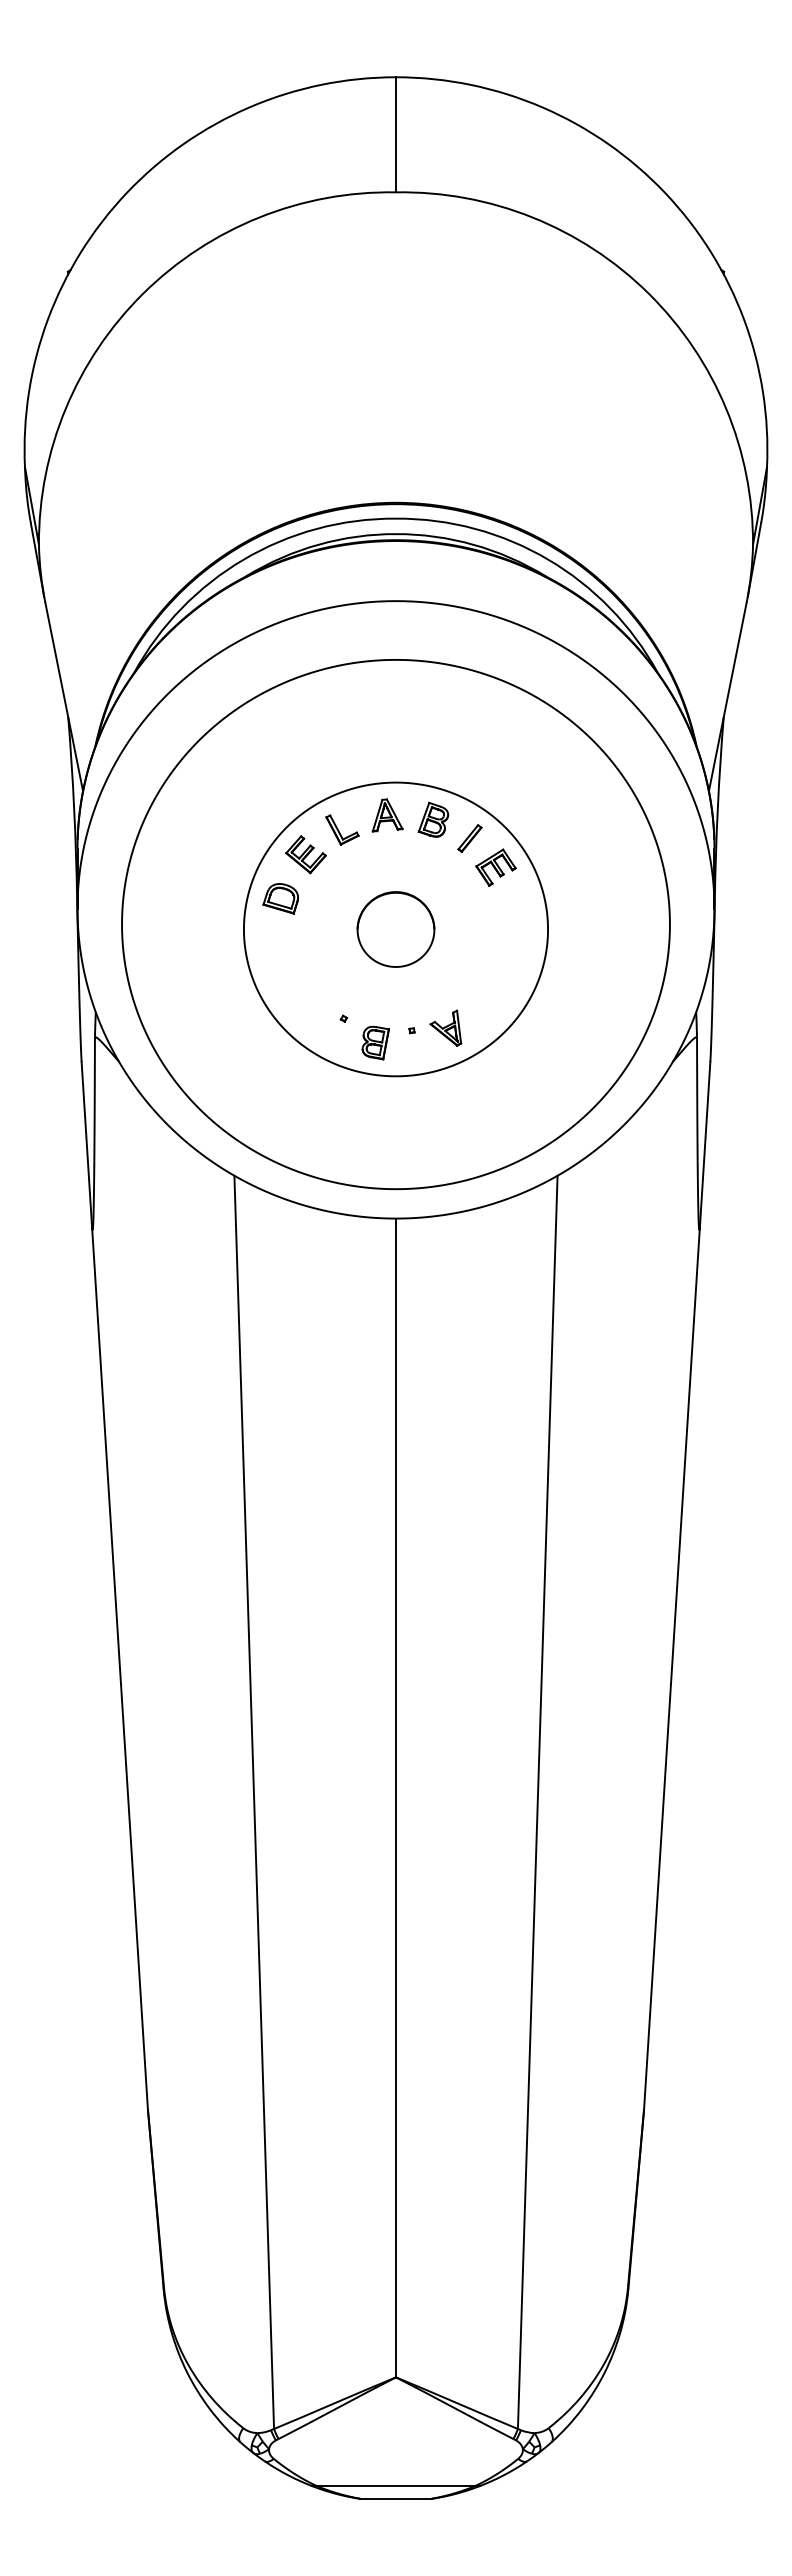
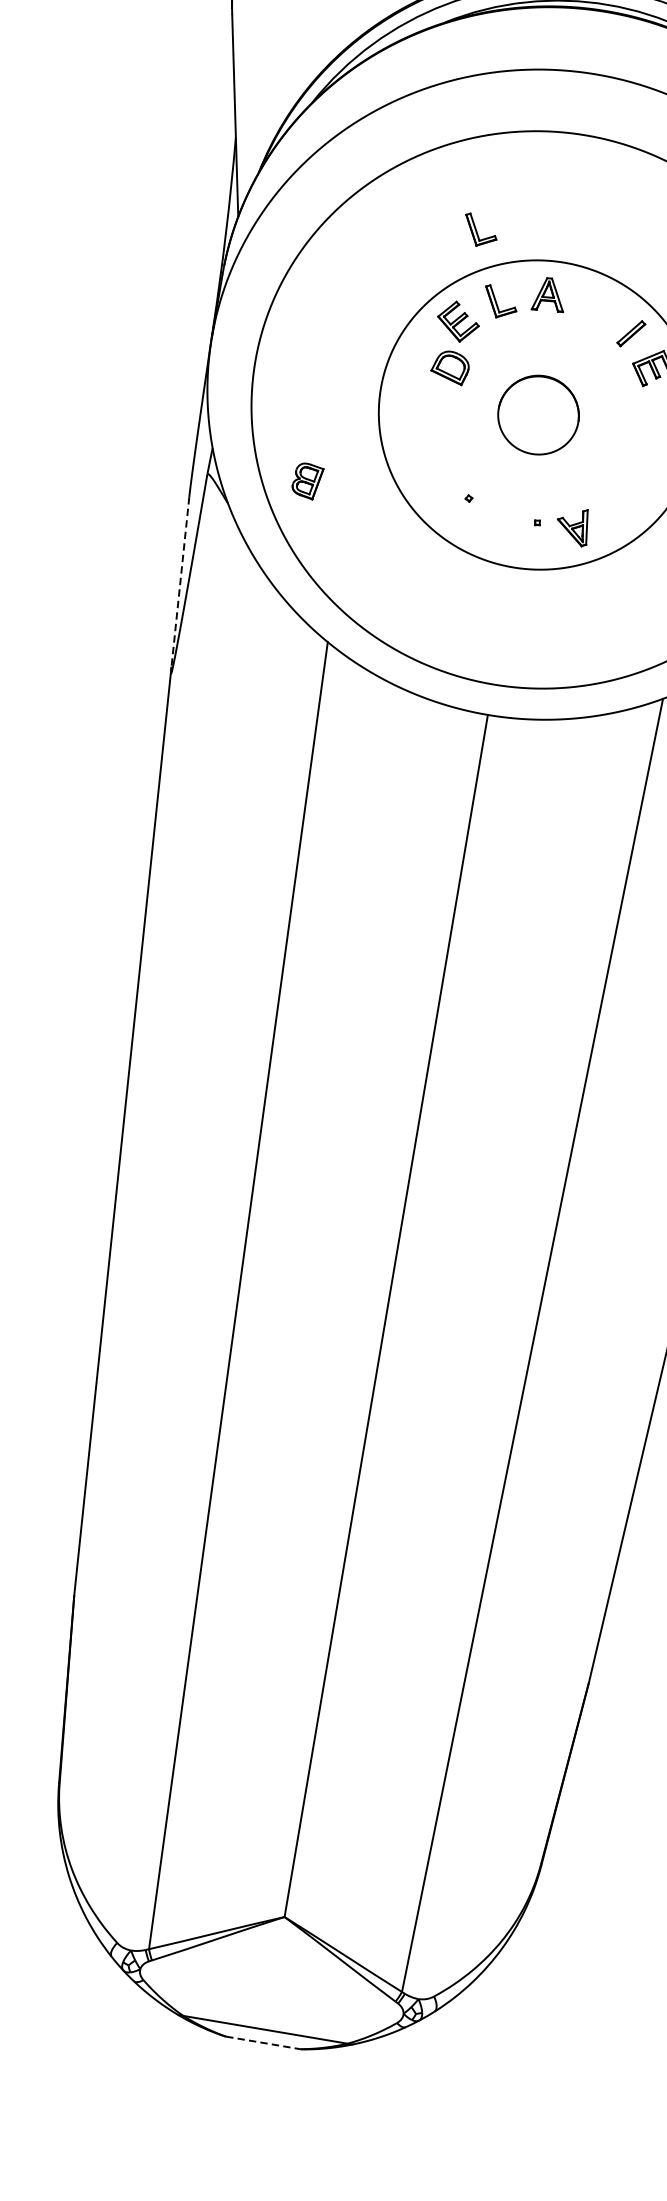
part: (312, 765) -> (480, 230), added
part: (433, 819) -> (596, 307), removed
part: (280, 898) -> (450, 367), moved
part: (375, 1042) -> (307, 480), moved
line: (86, 1143) -> (180, 582), solid -> dashed
line: (395, 2498) -> (262, 2042), solid -> dashed

